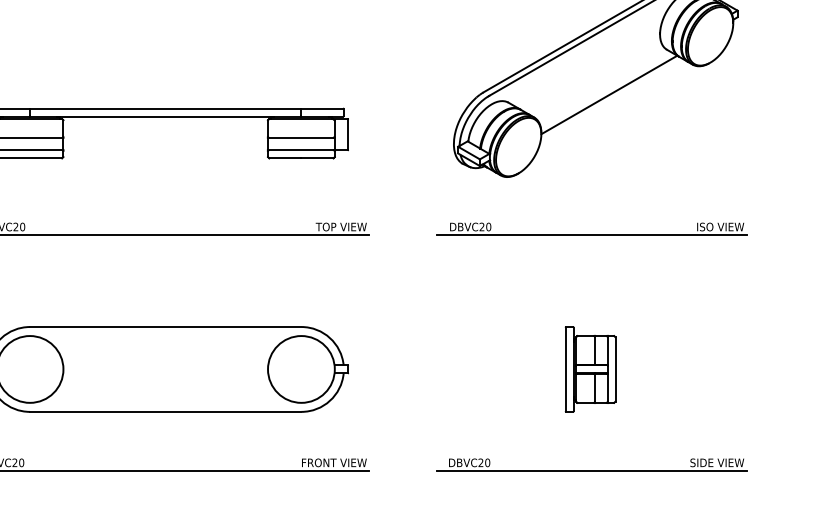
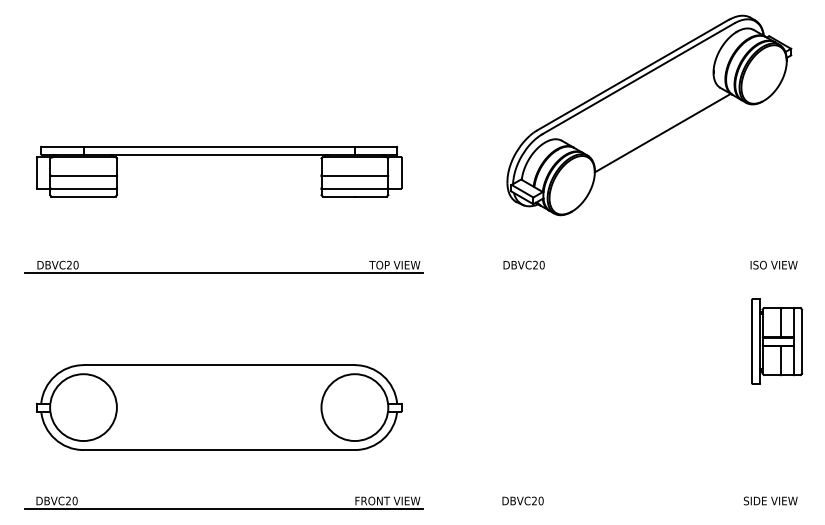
line: (592, 235) -> (645, 273), removed
part: (591, 369) -> (777, 341), moved
line: (592, 471) -> (645, 509), removed

